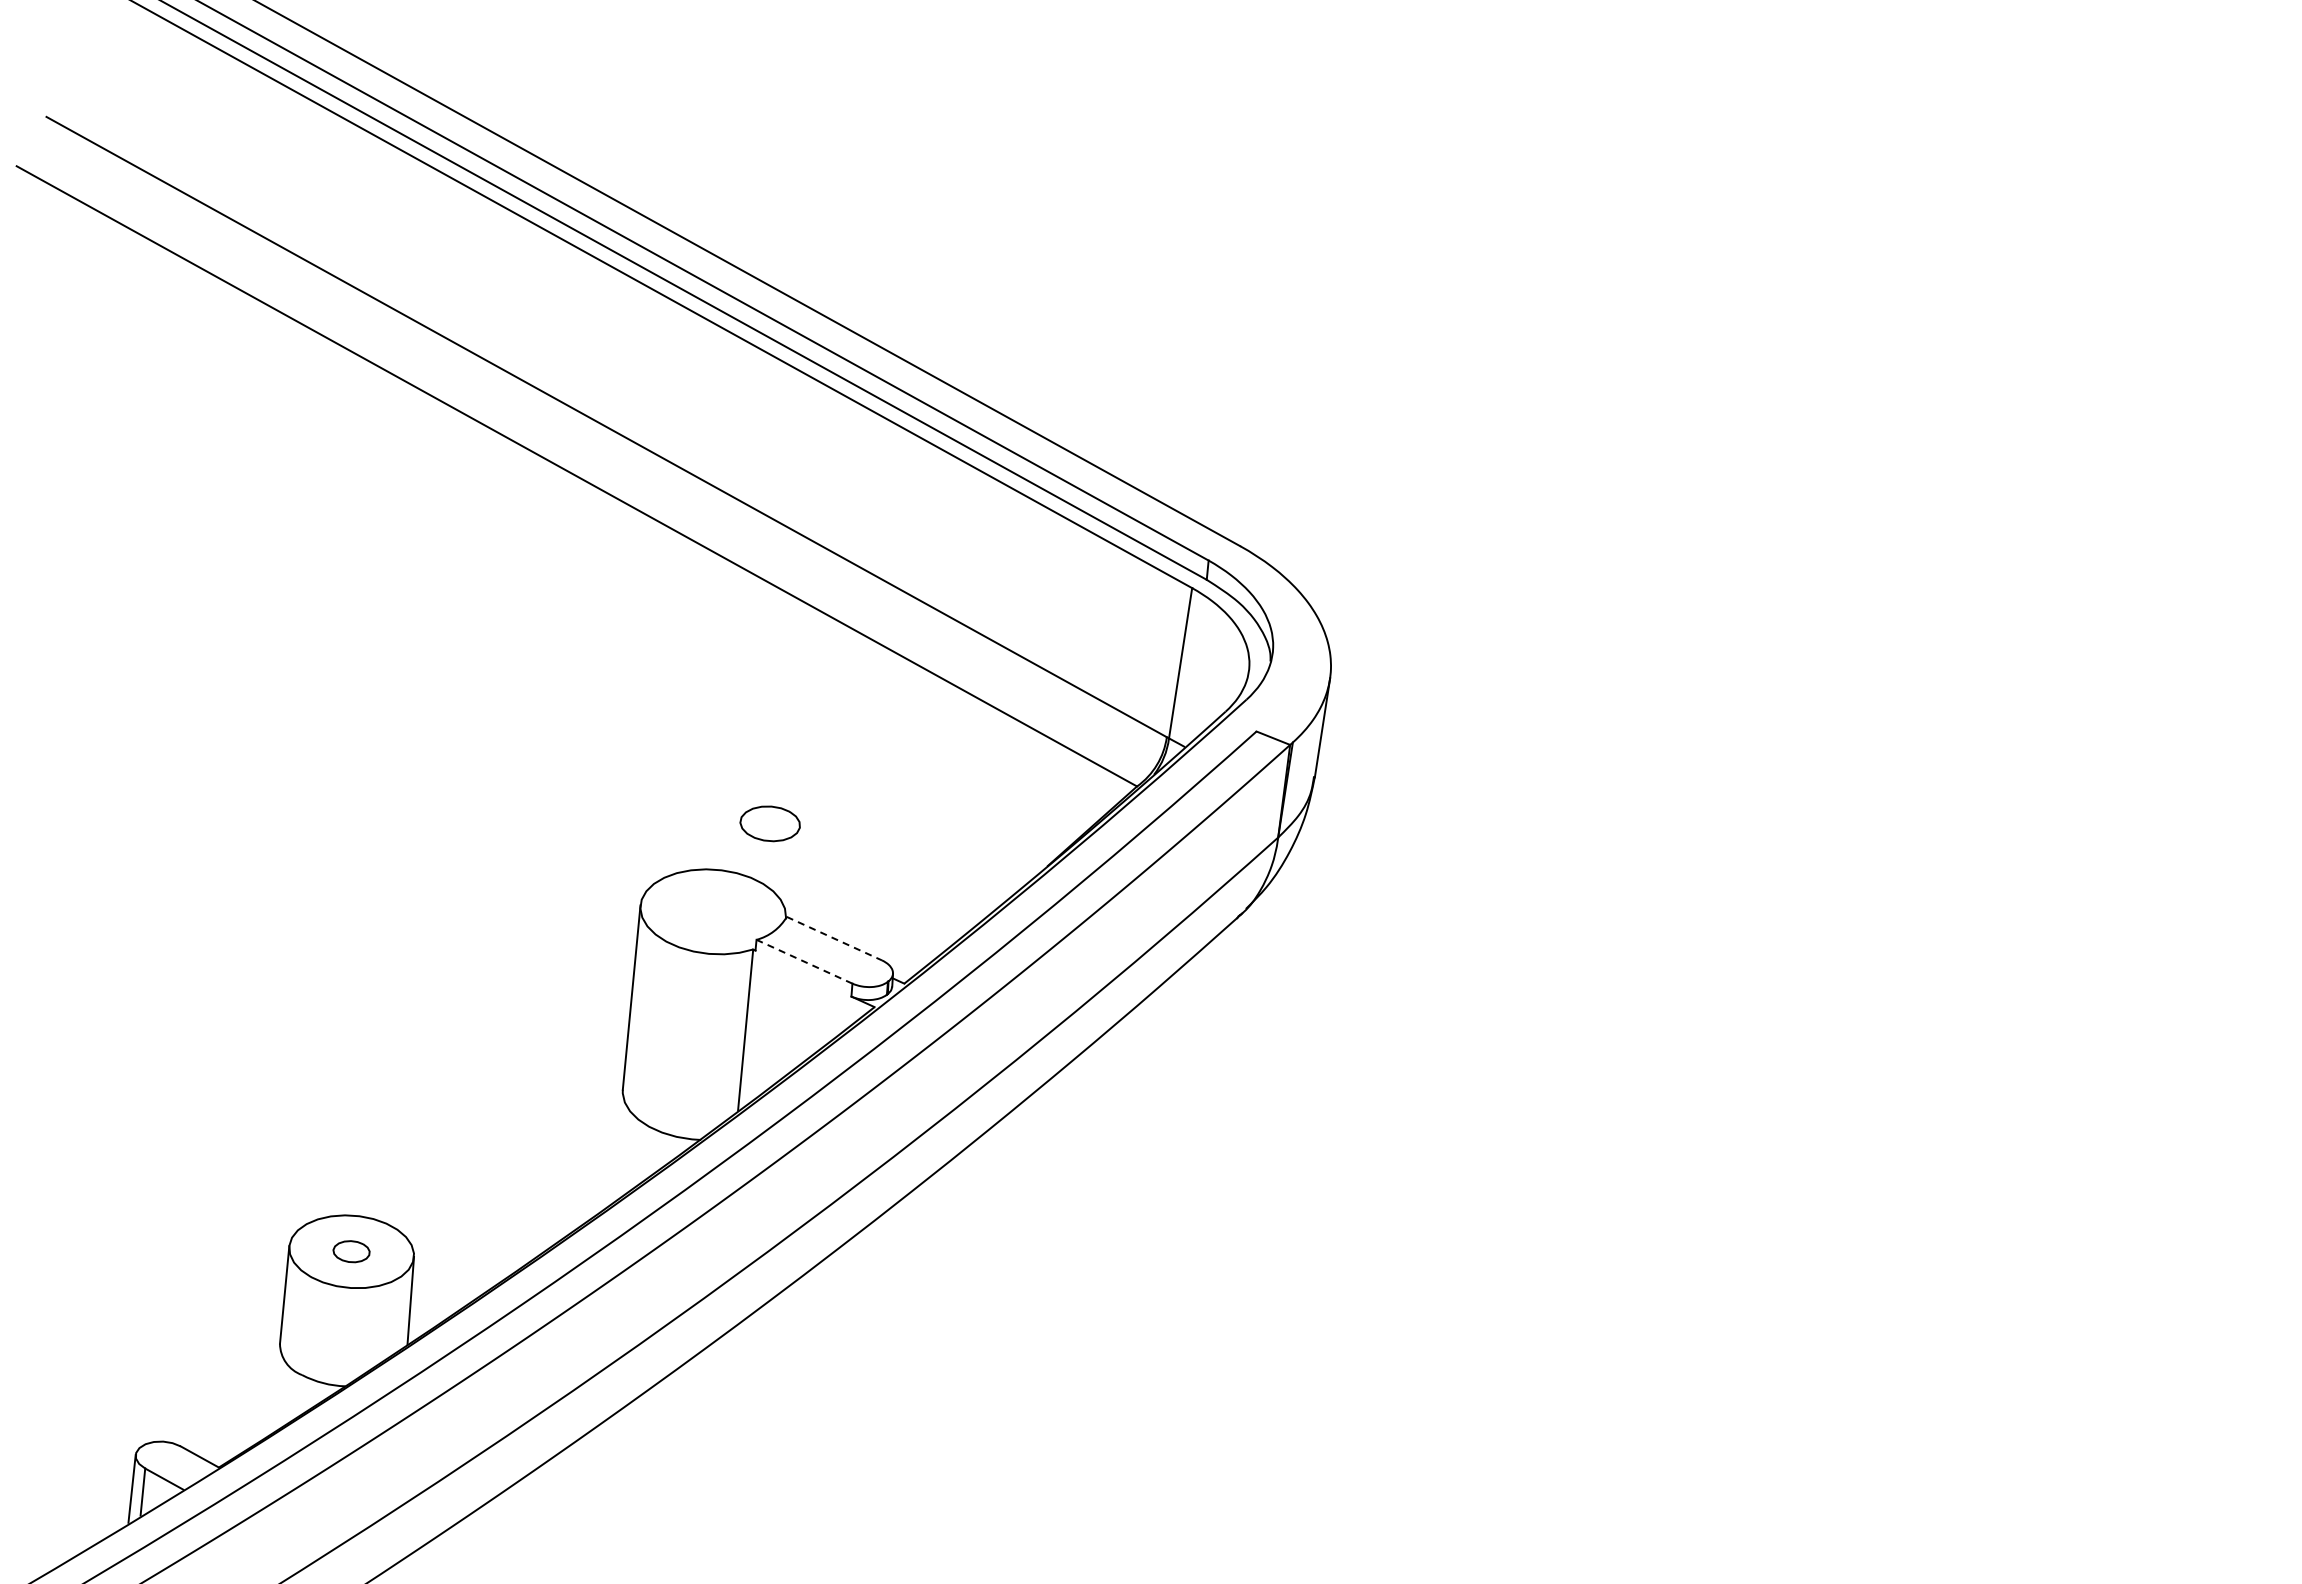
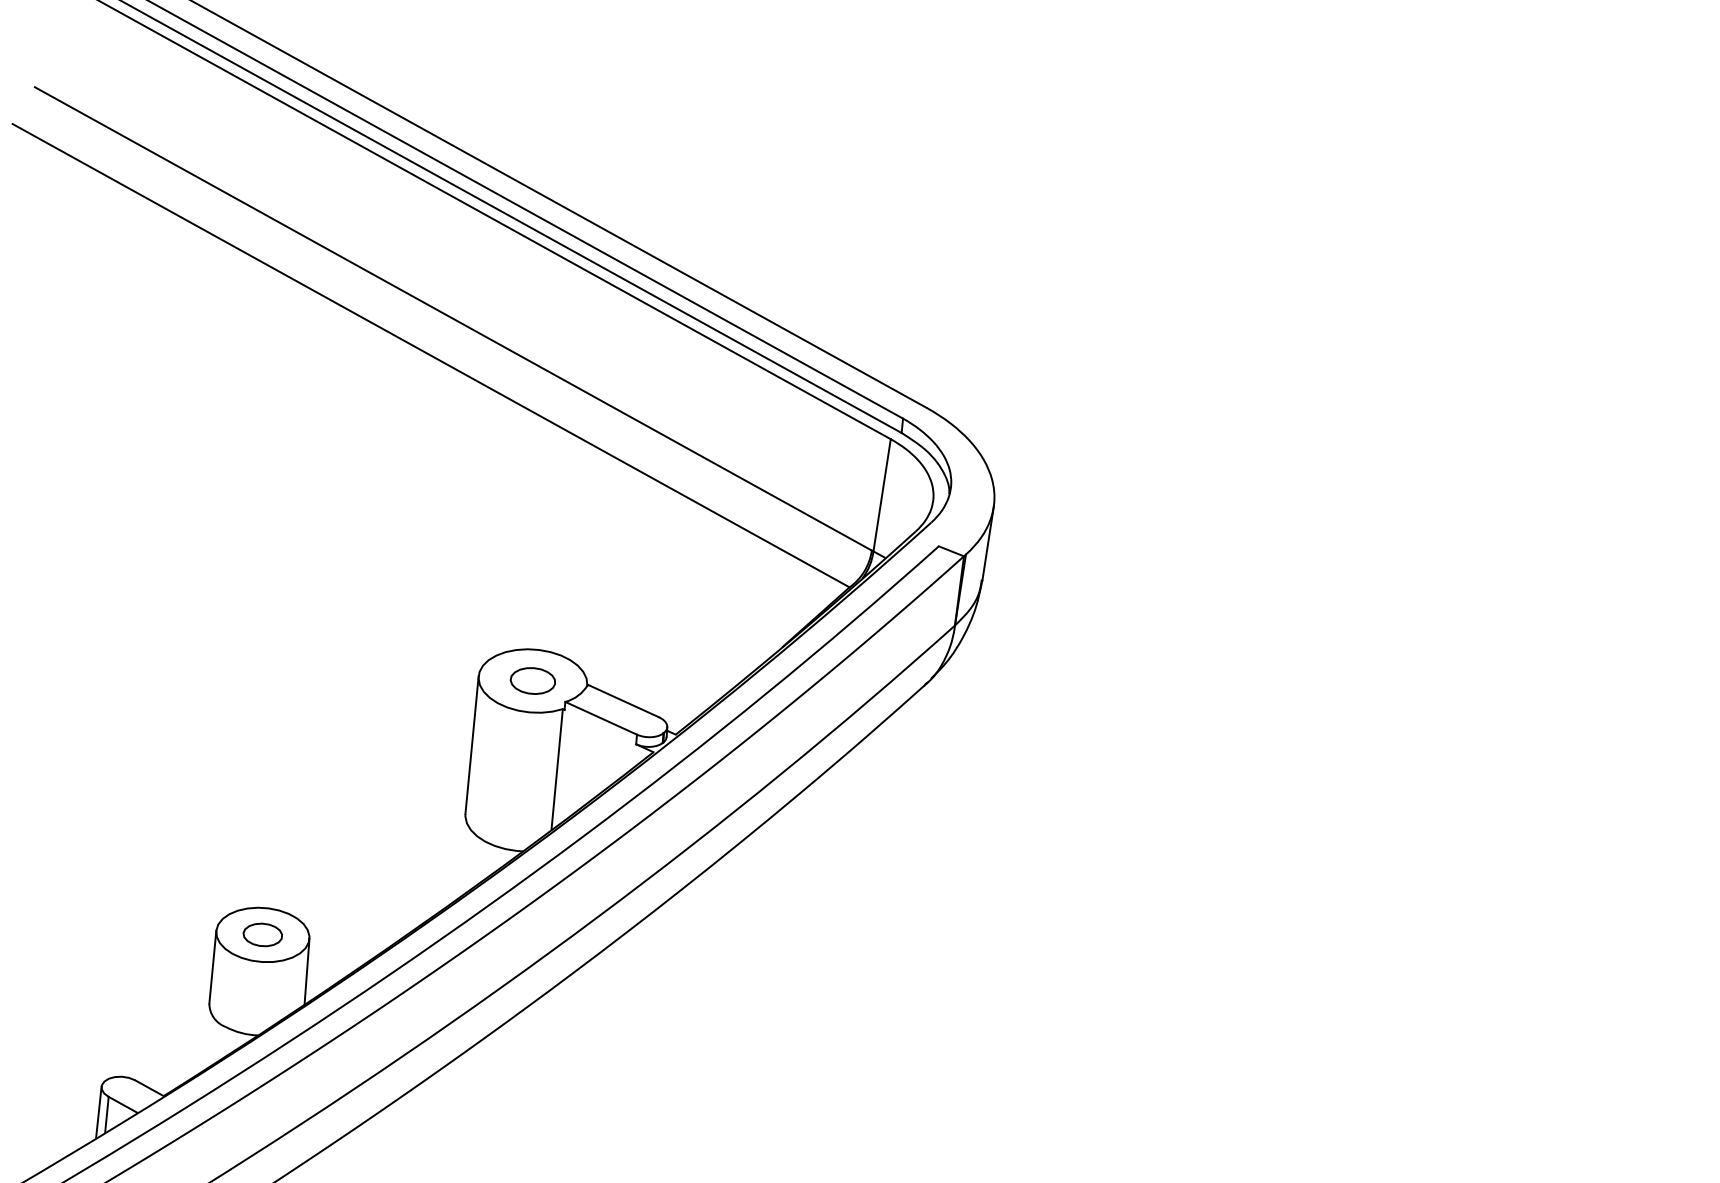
part: (769, 823) -> (532, 680), moved
line: (834, 938) -> (623, 700), dashed -> solid
line: (804, 961) -> (601, 718), dashed -> solid
part: (351, 1251) -> (262, 934), size x1.43

